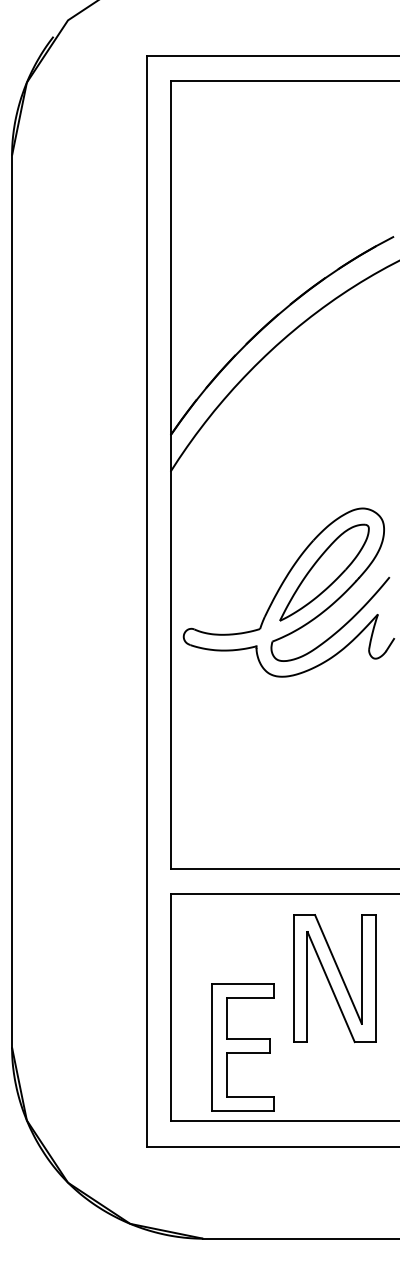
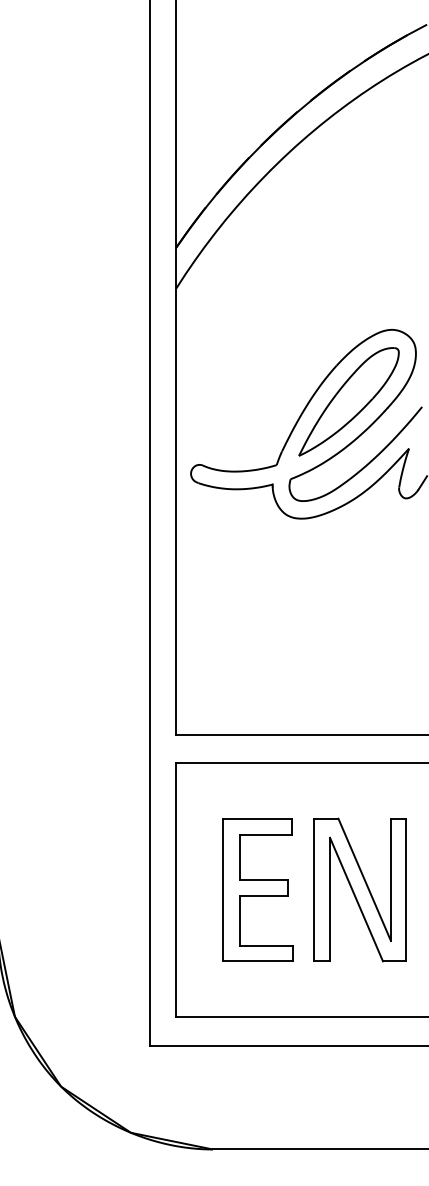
part: (334, 978) -> (360, 889), moved
part: (242, 1047) -> (256, 889), moved

